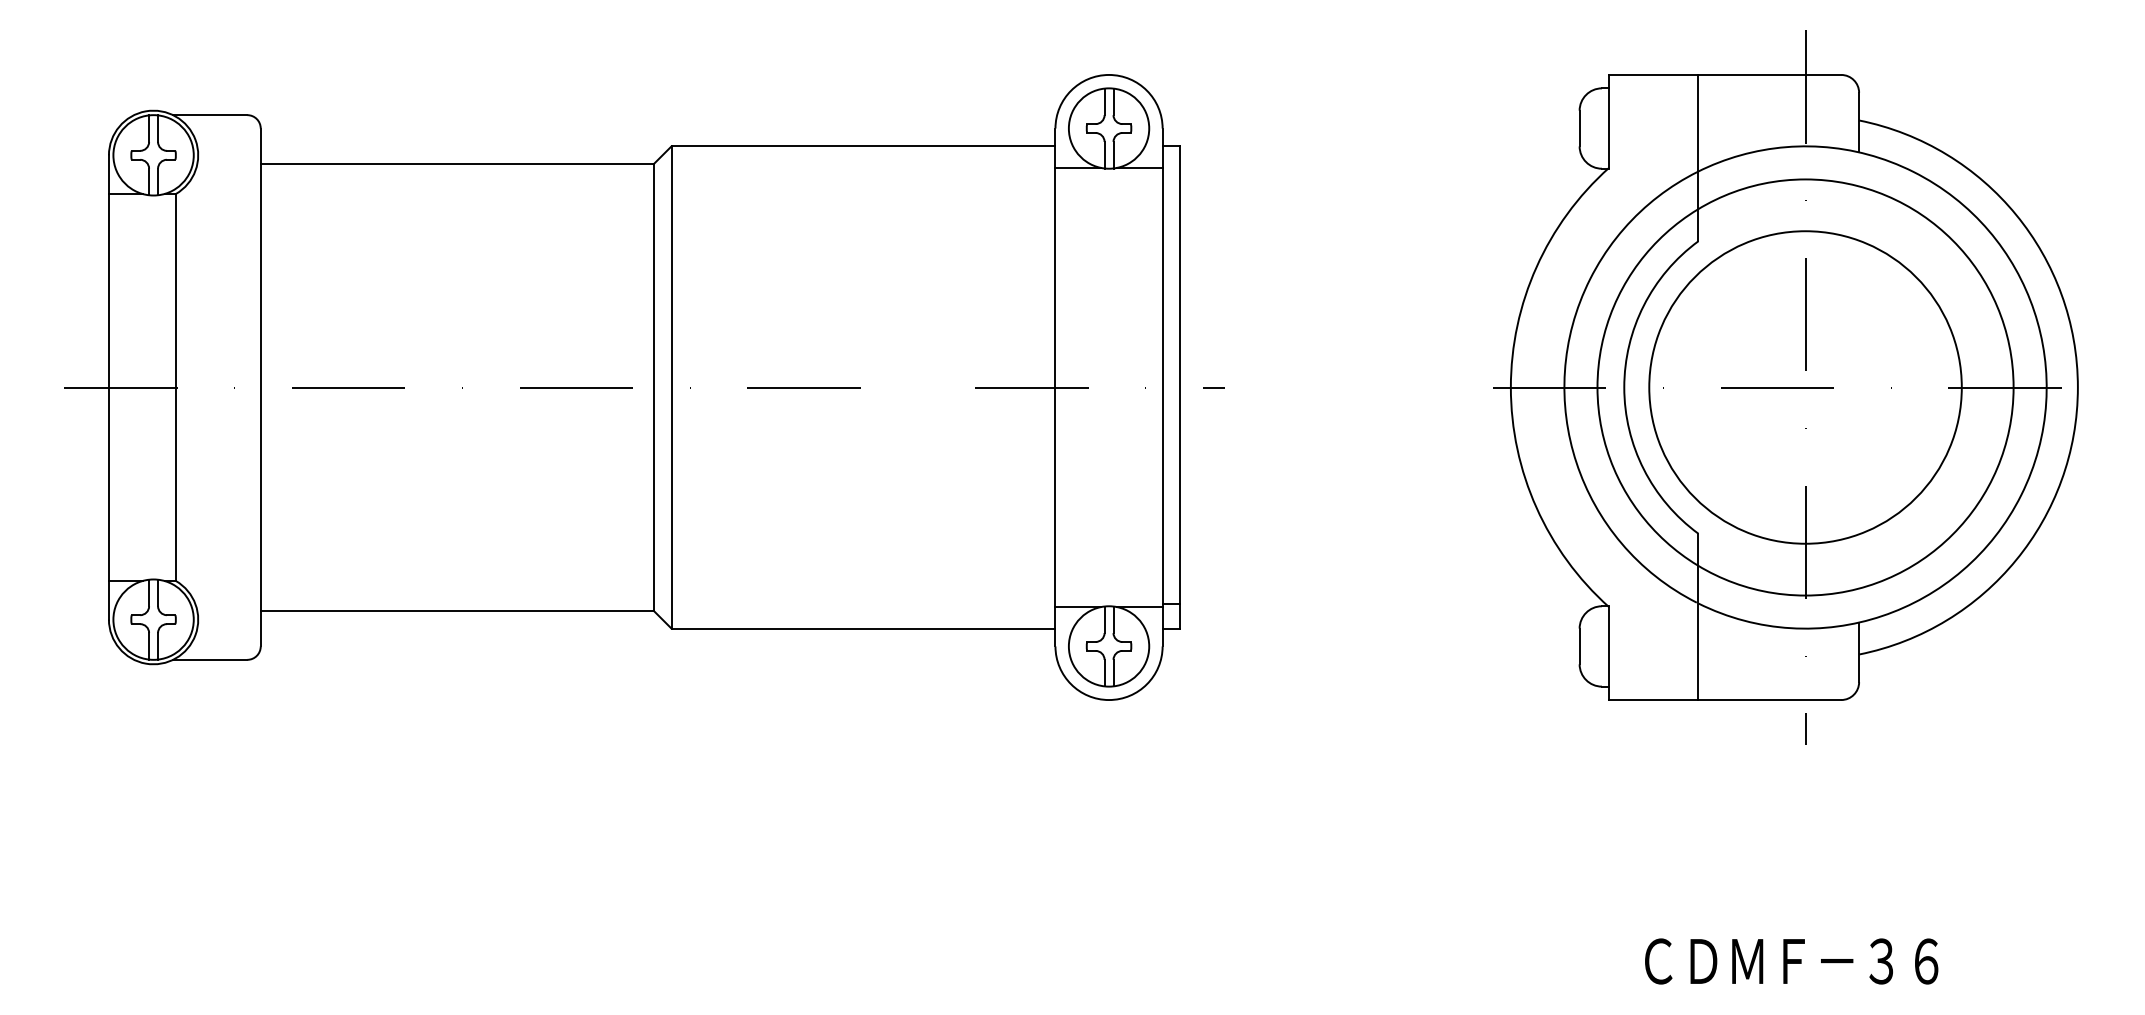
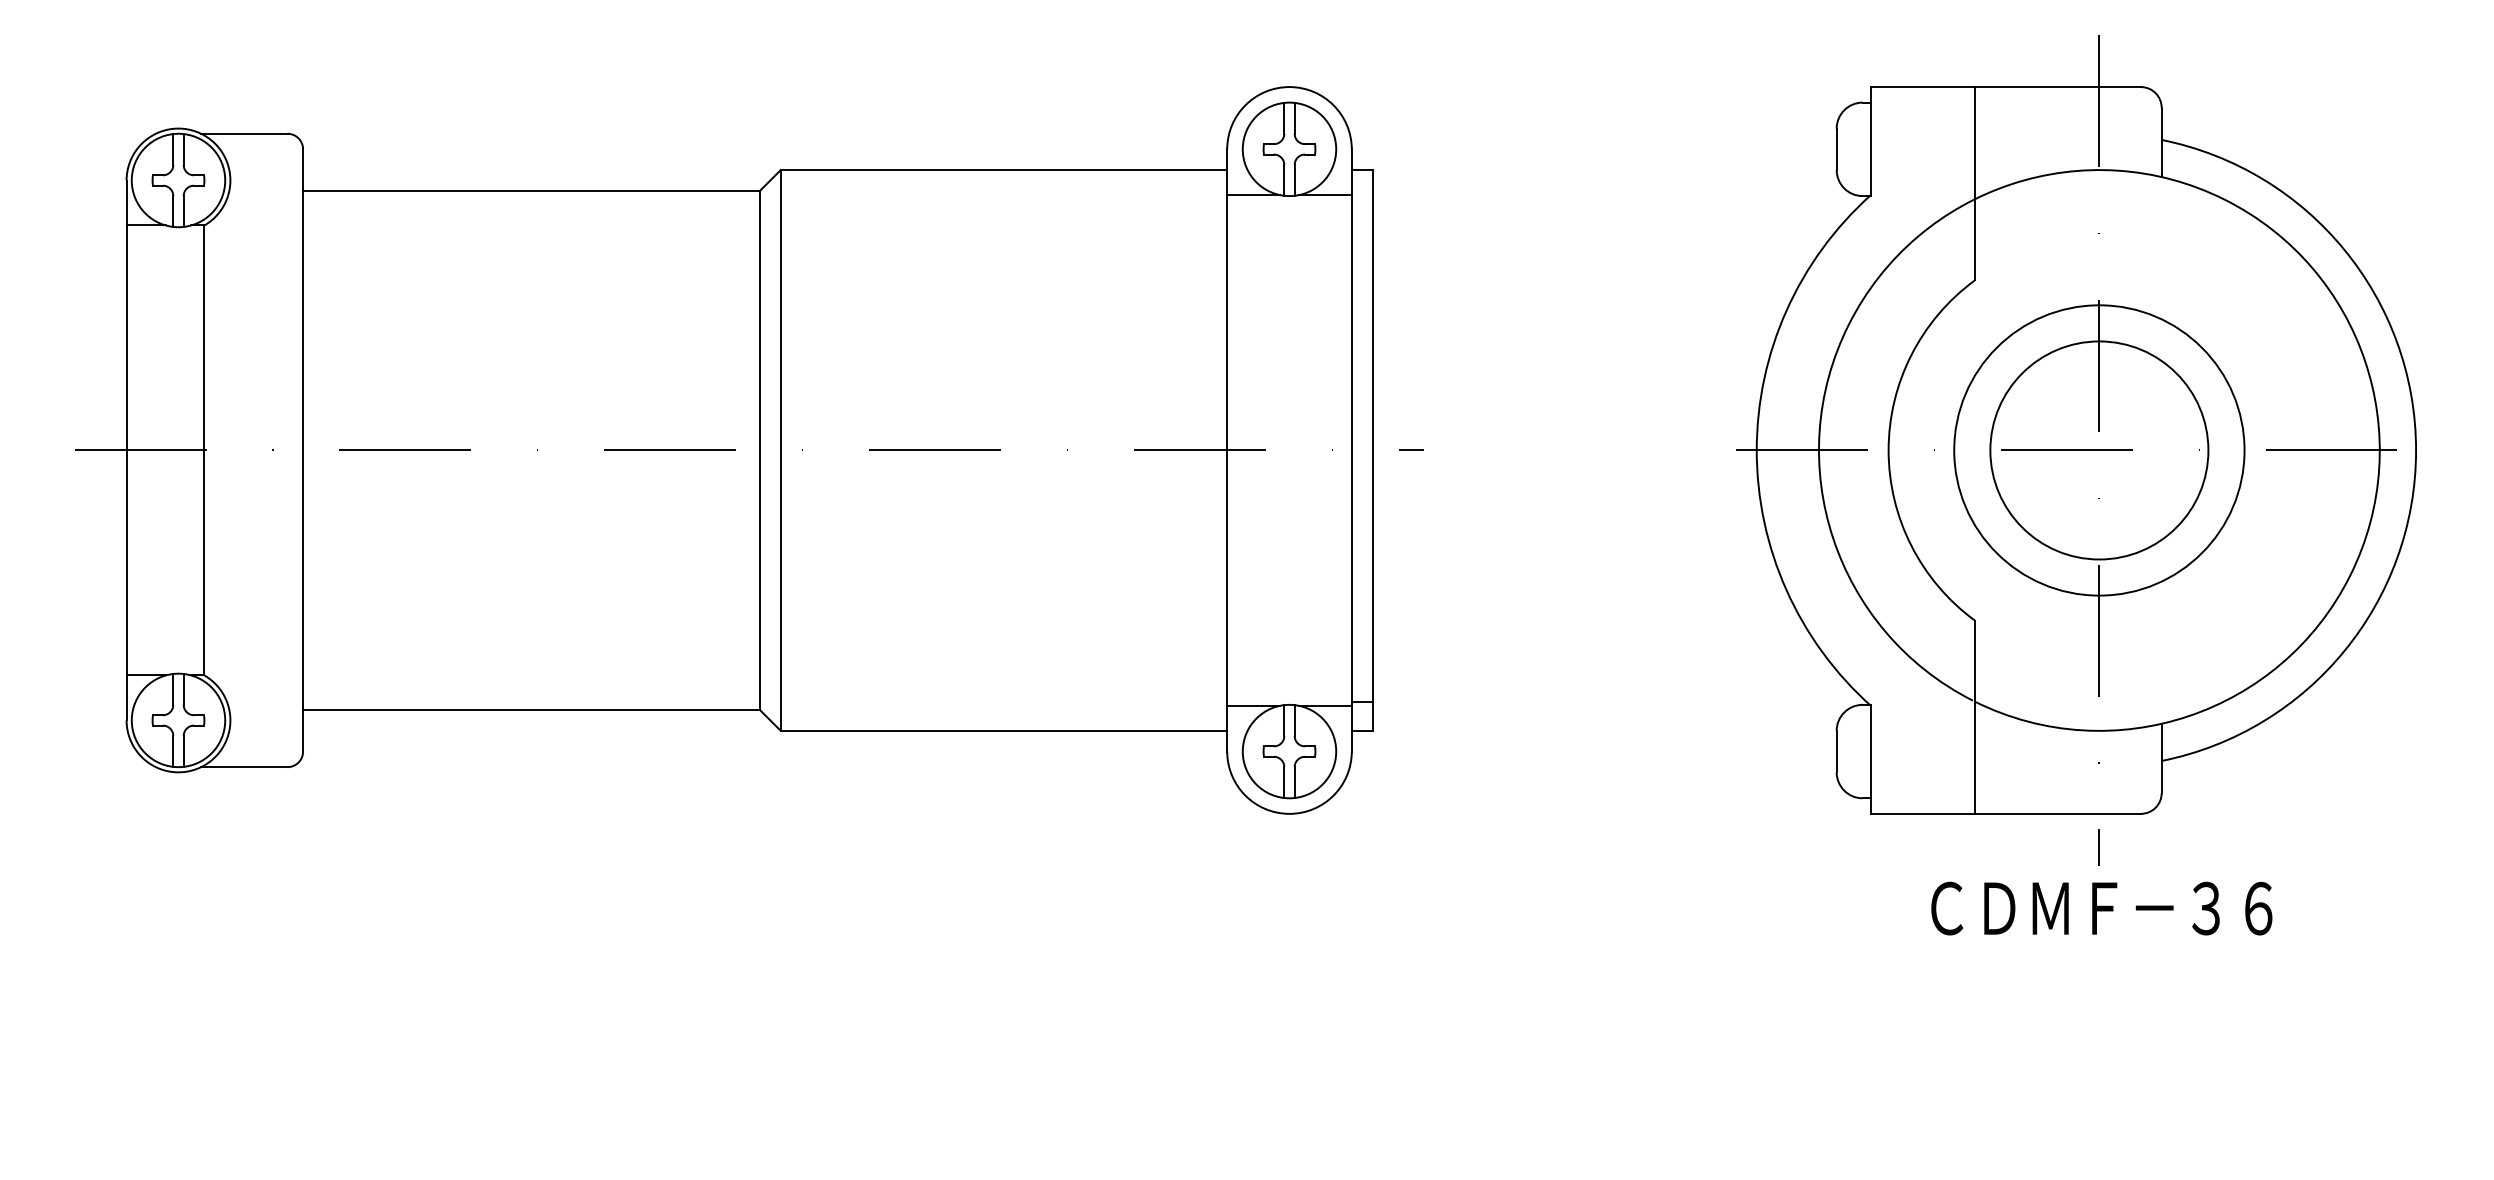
circle: (1805, 387) -> (2099, 450), size x0.6
circle: (1805, 387) -> (2099, 450), size x0.6
text: (1791, 961) -> (2101, 908), moved

